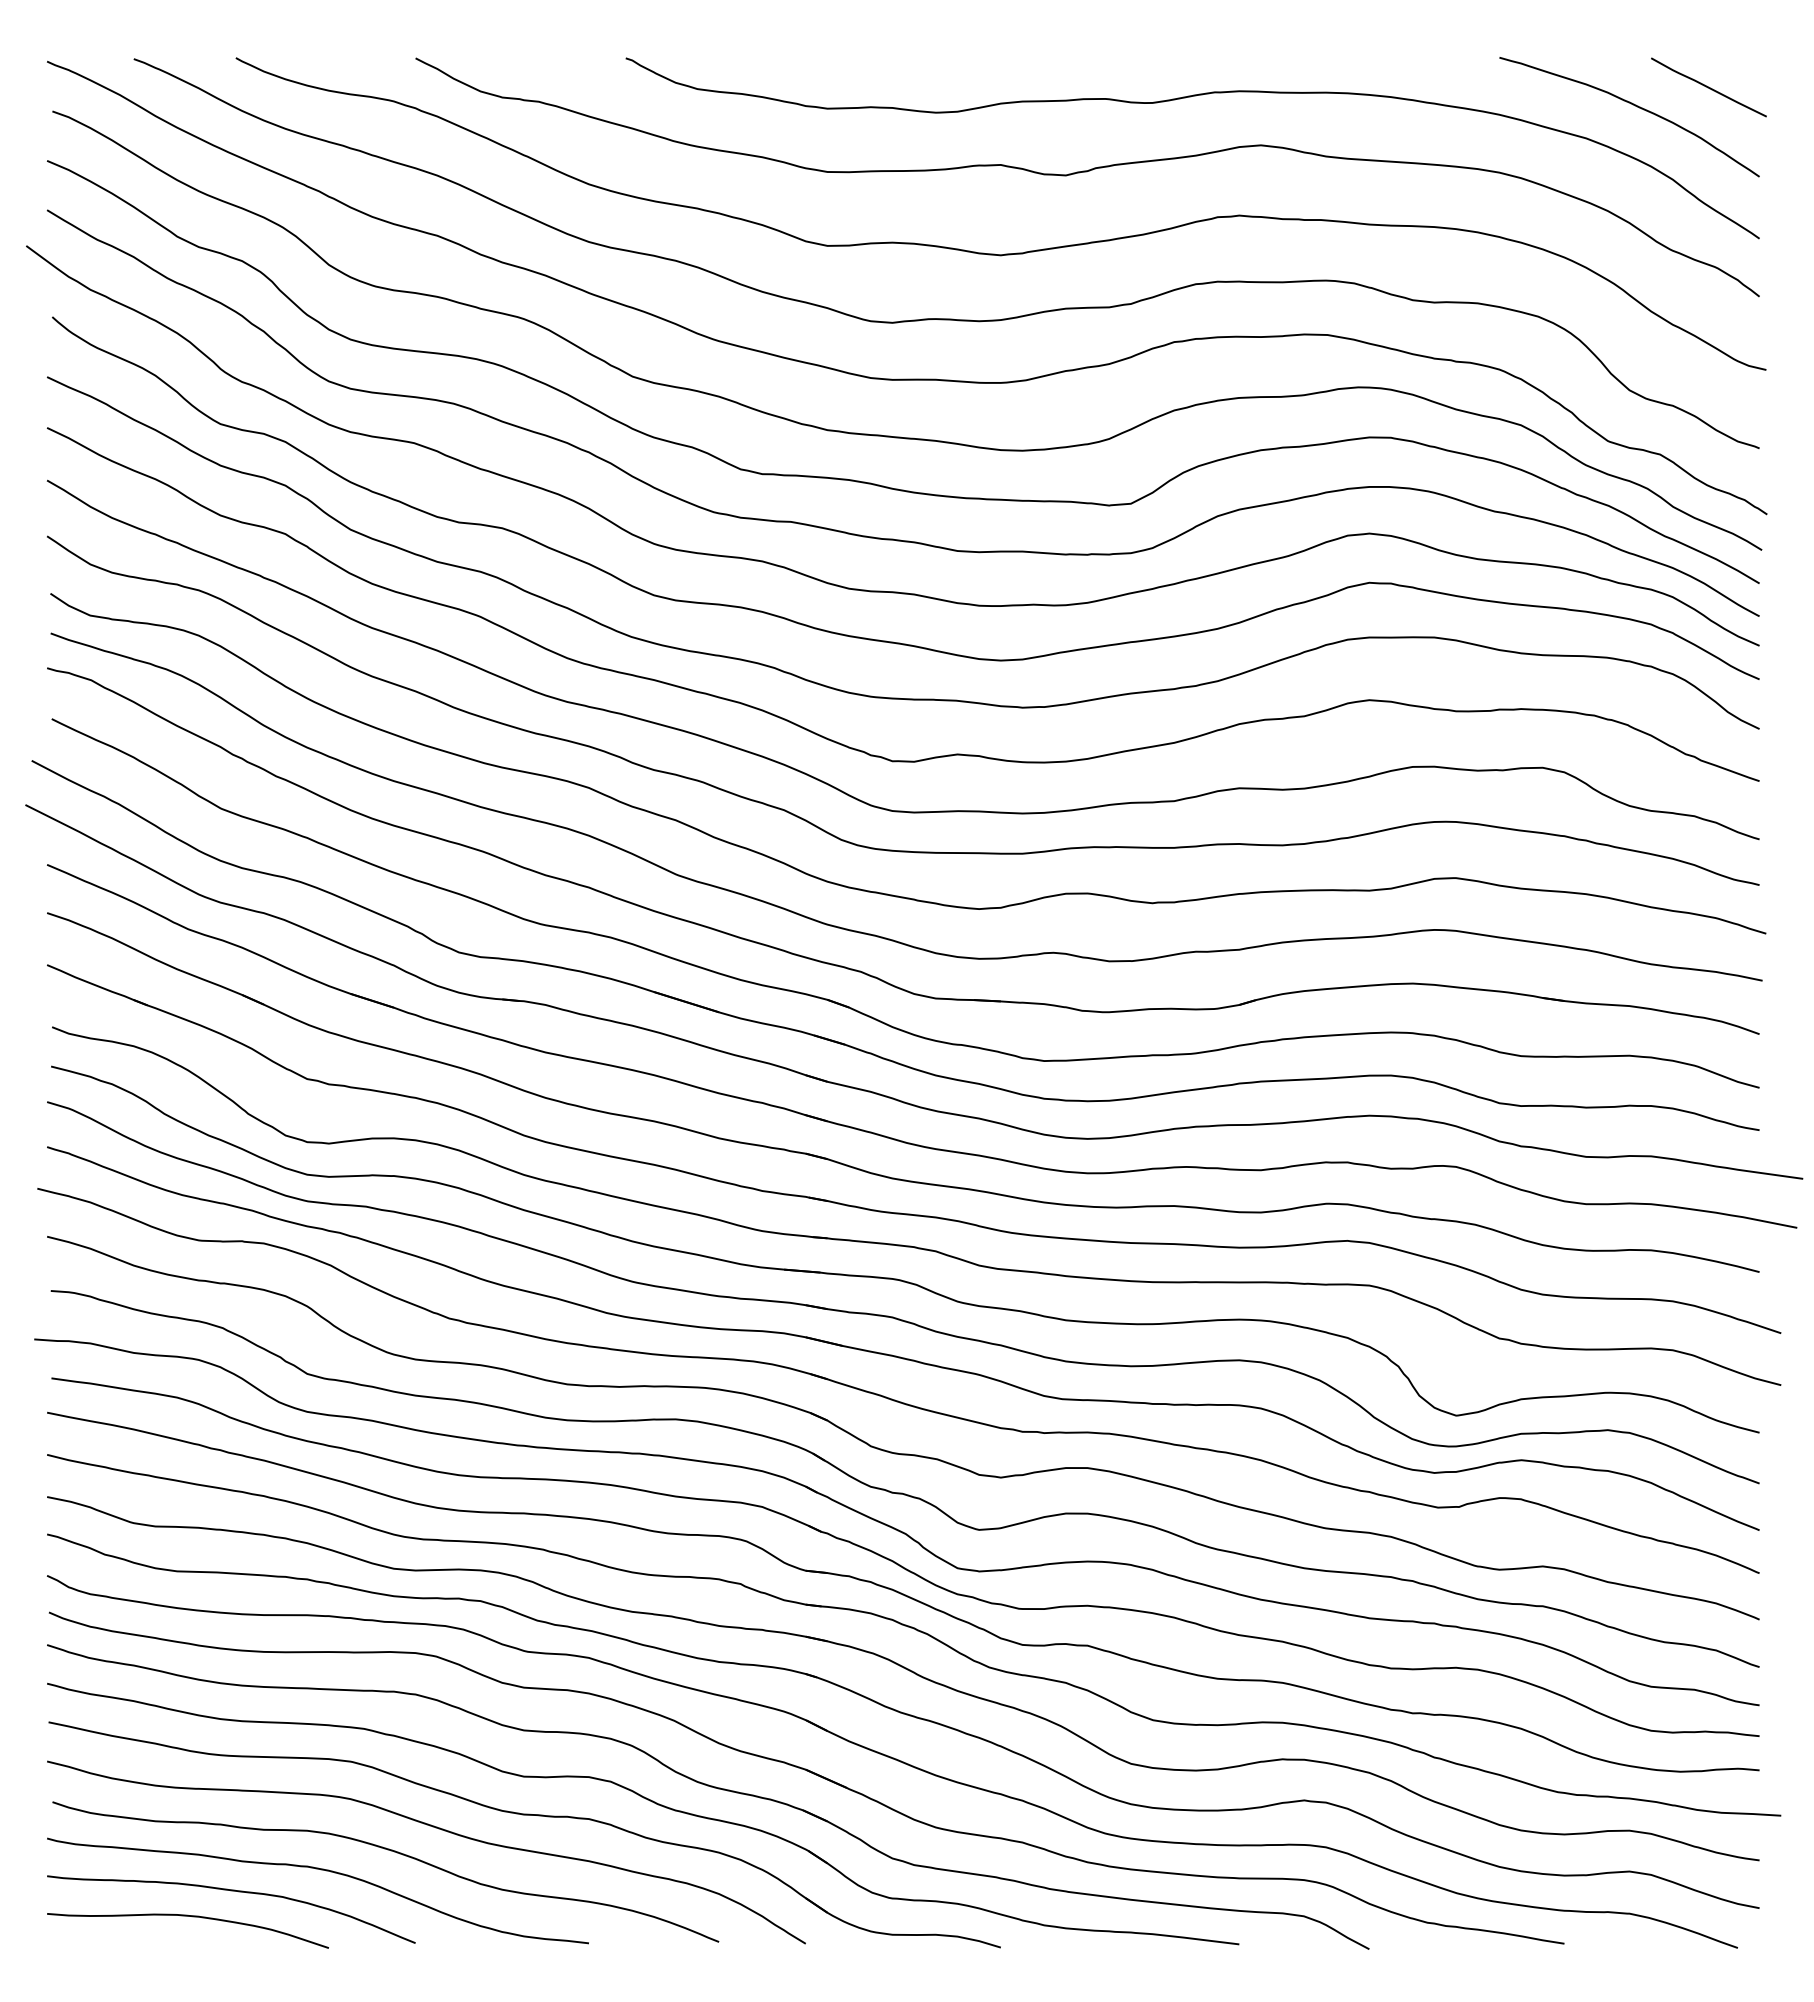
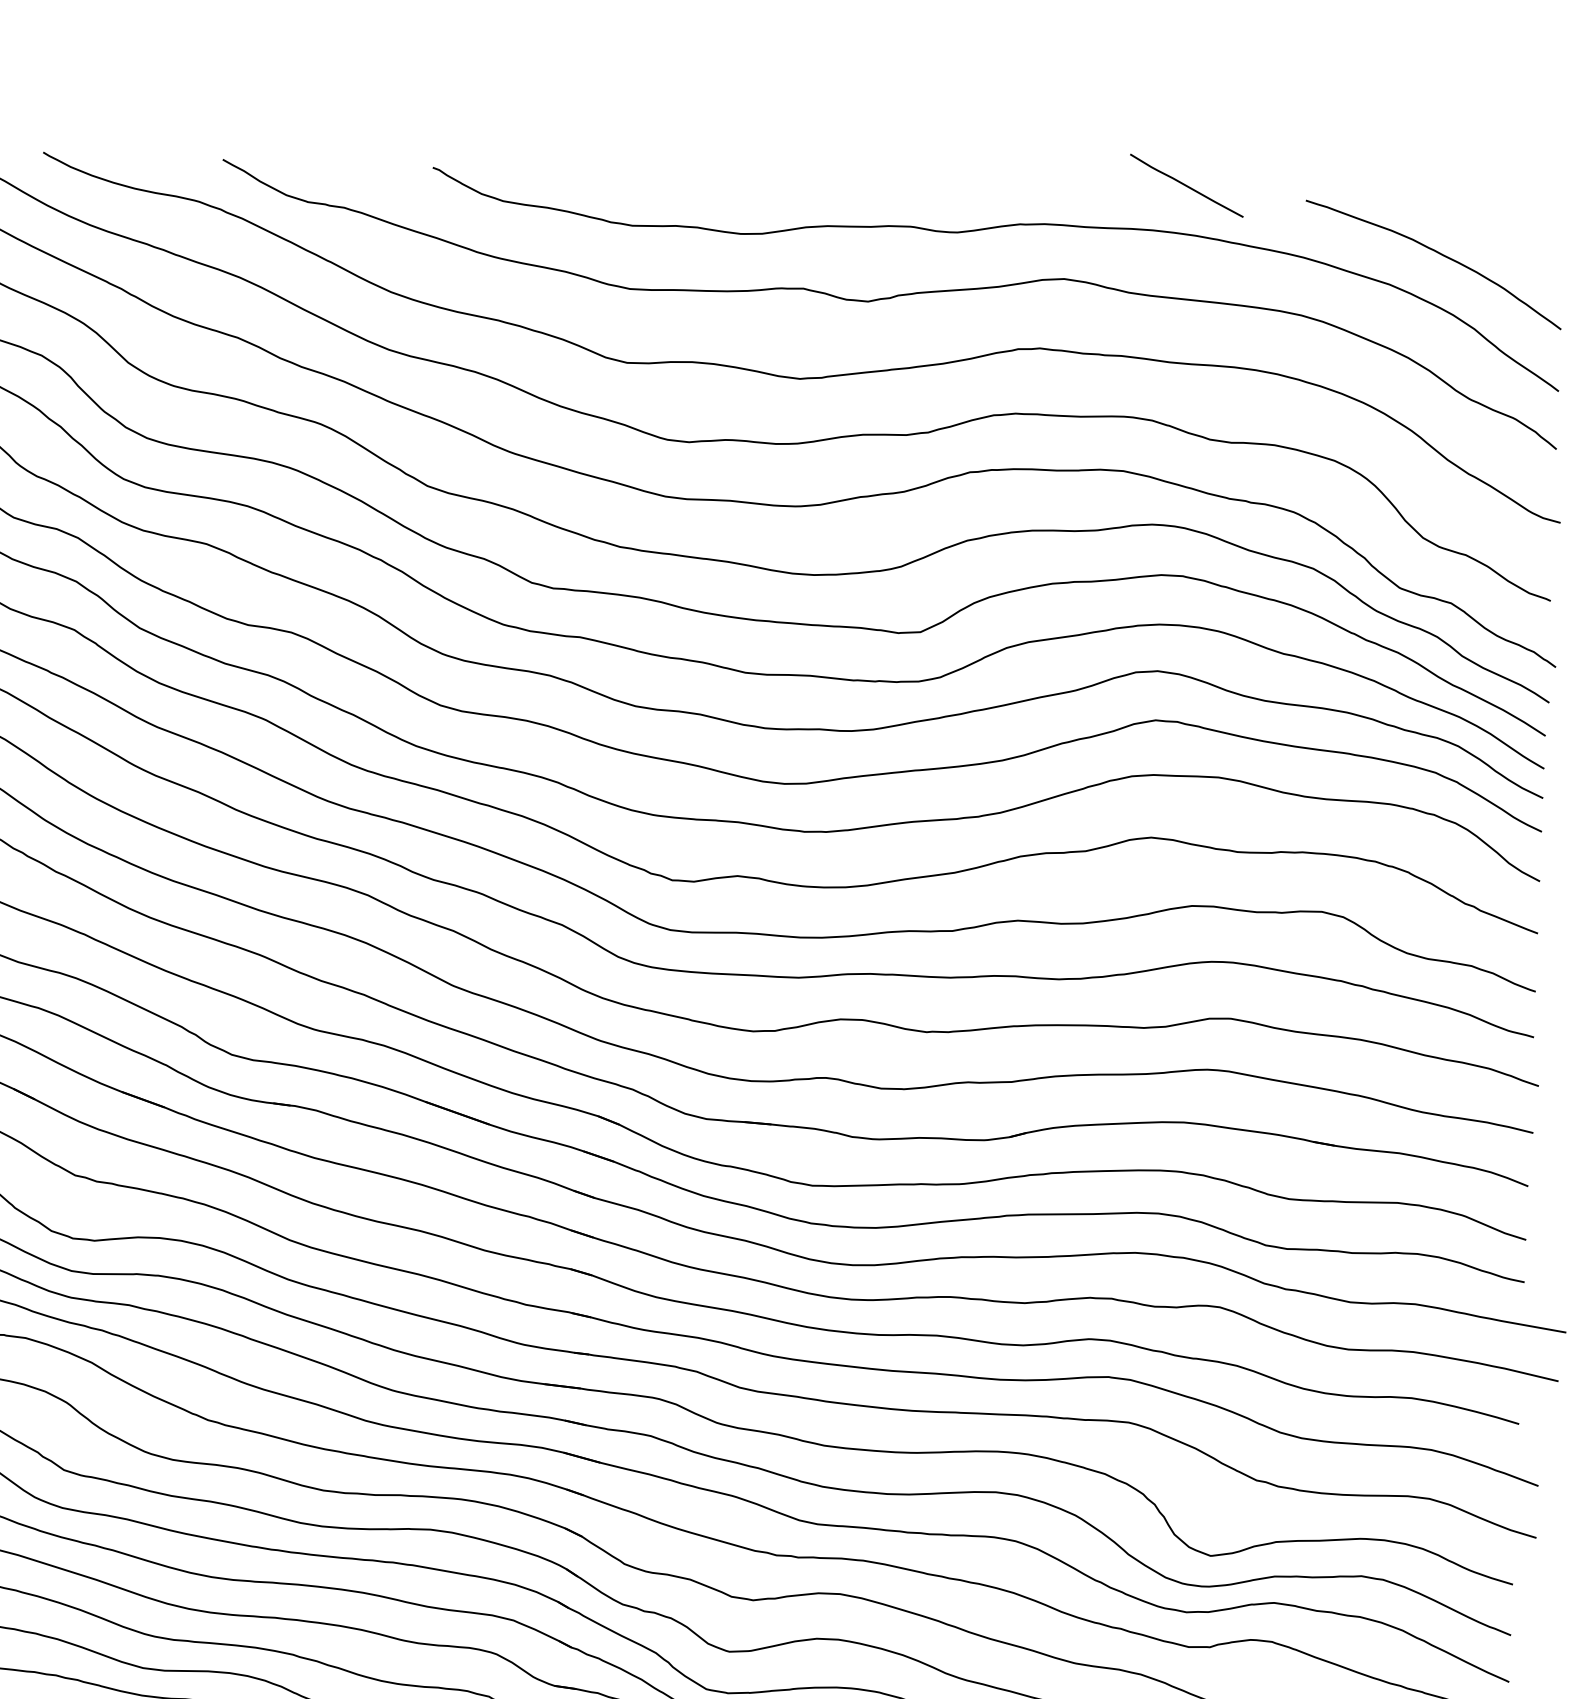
curve: (1708, 87) -> (1186, 185), moved

